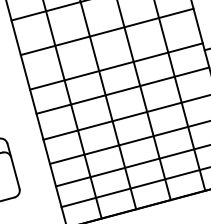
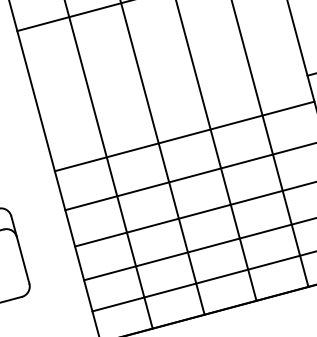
line: (106, 31) -> (160, 47), removed
line: (116, 66) -> (175, 100), removed

